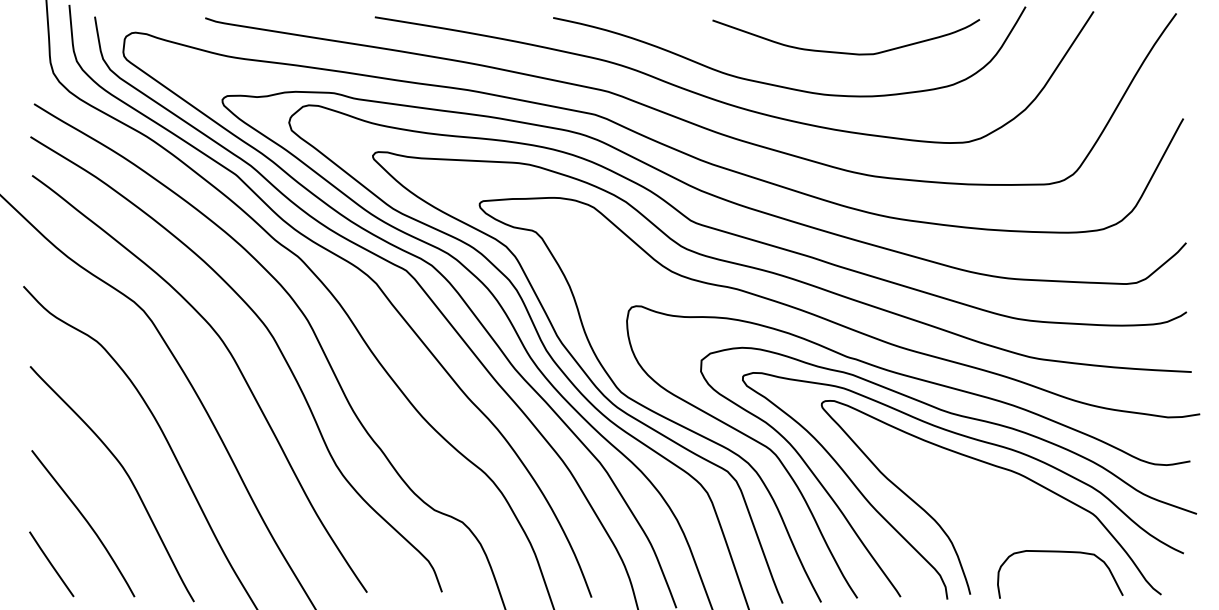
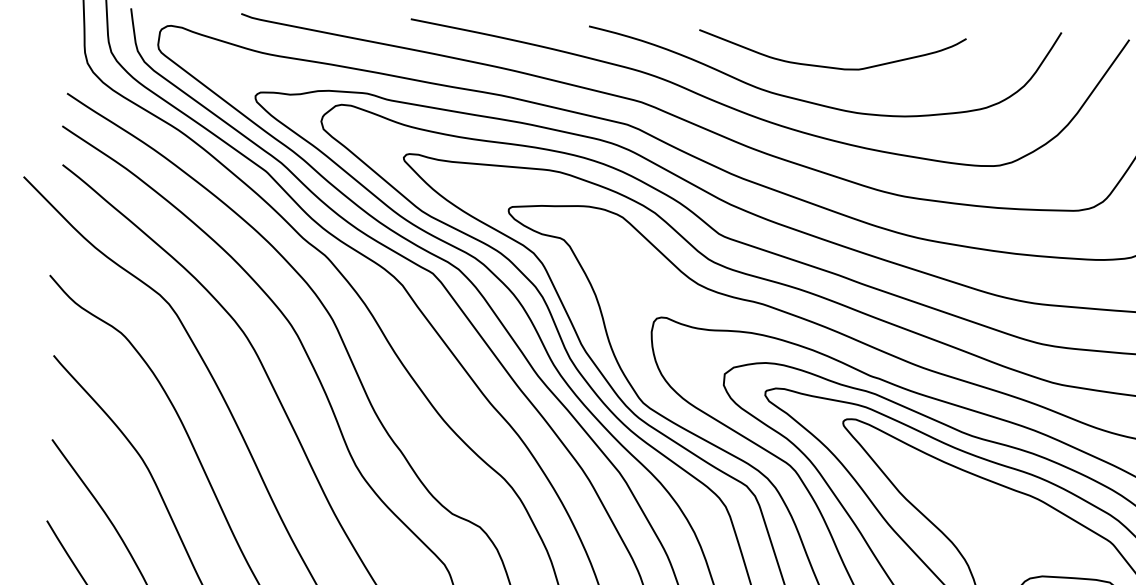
curve: (846, 52) -> (832, 66), moved

